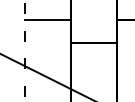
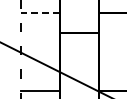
line: (47, 19) -> (40, 13), solid -> dashed

